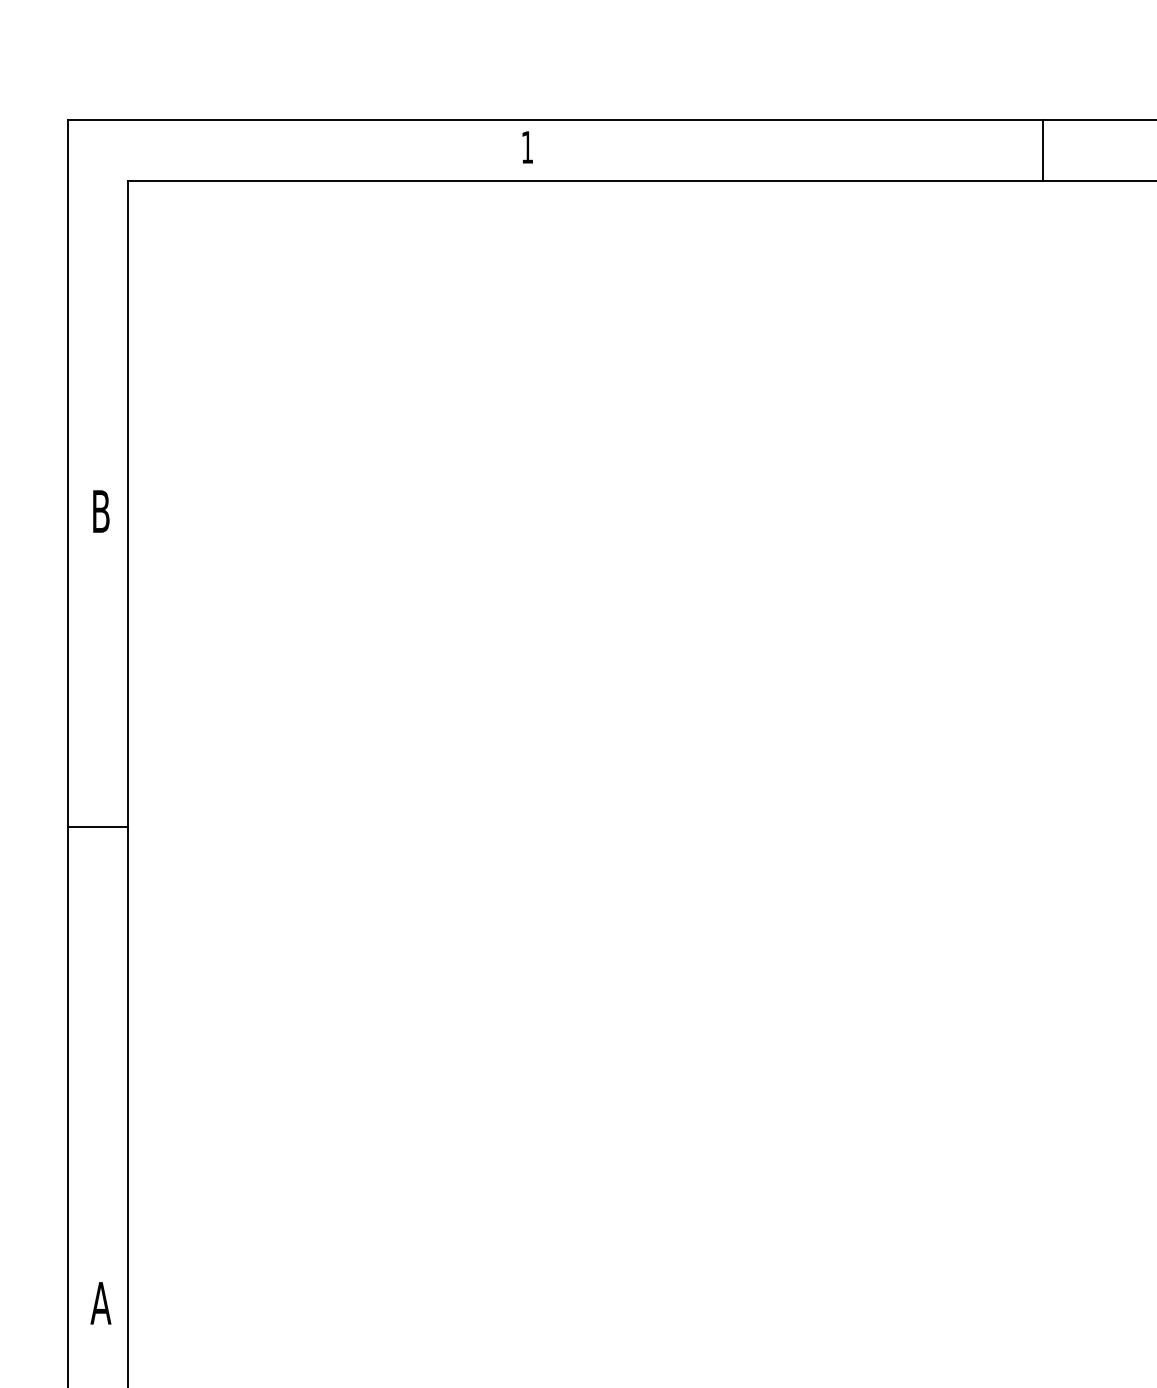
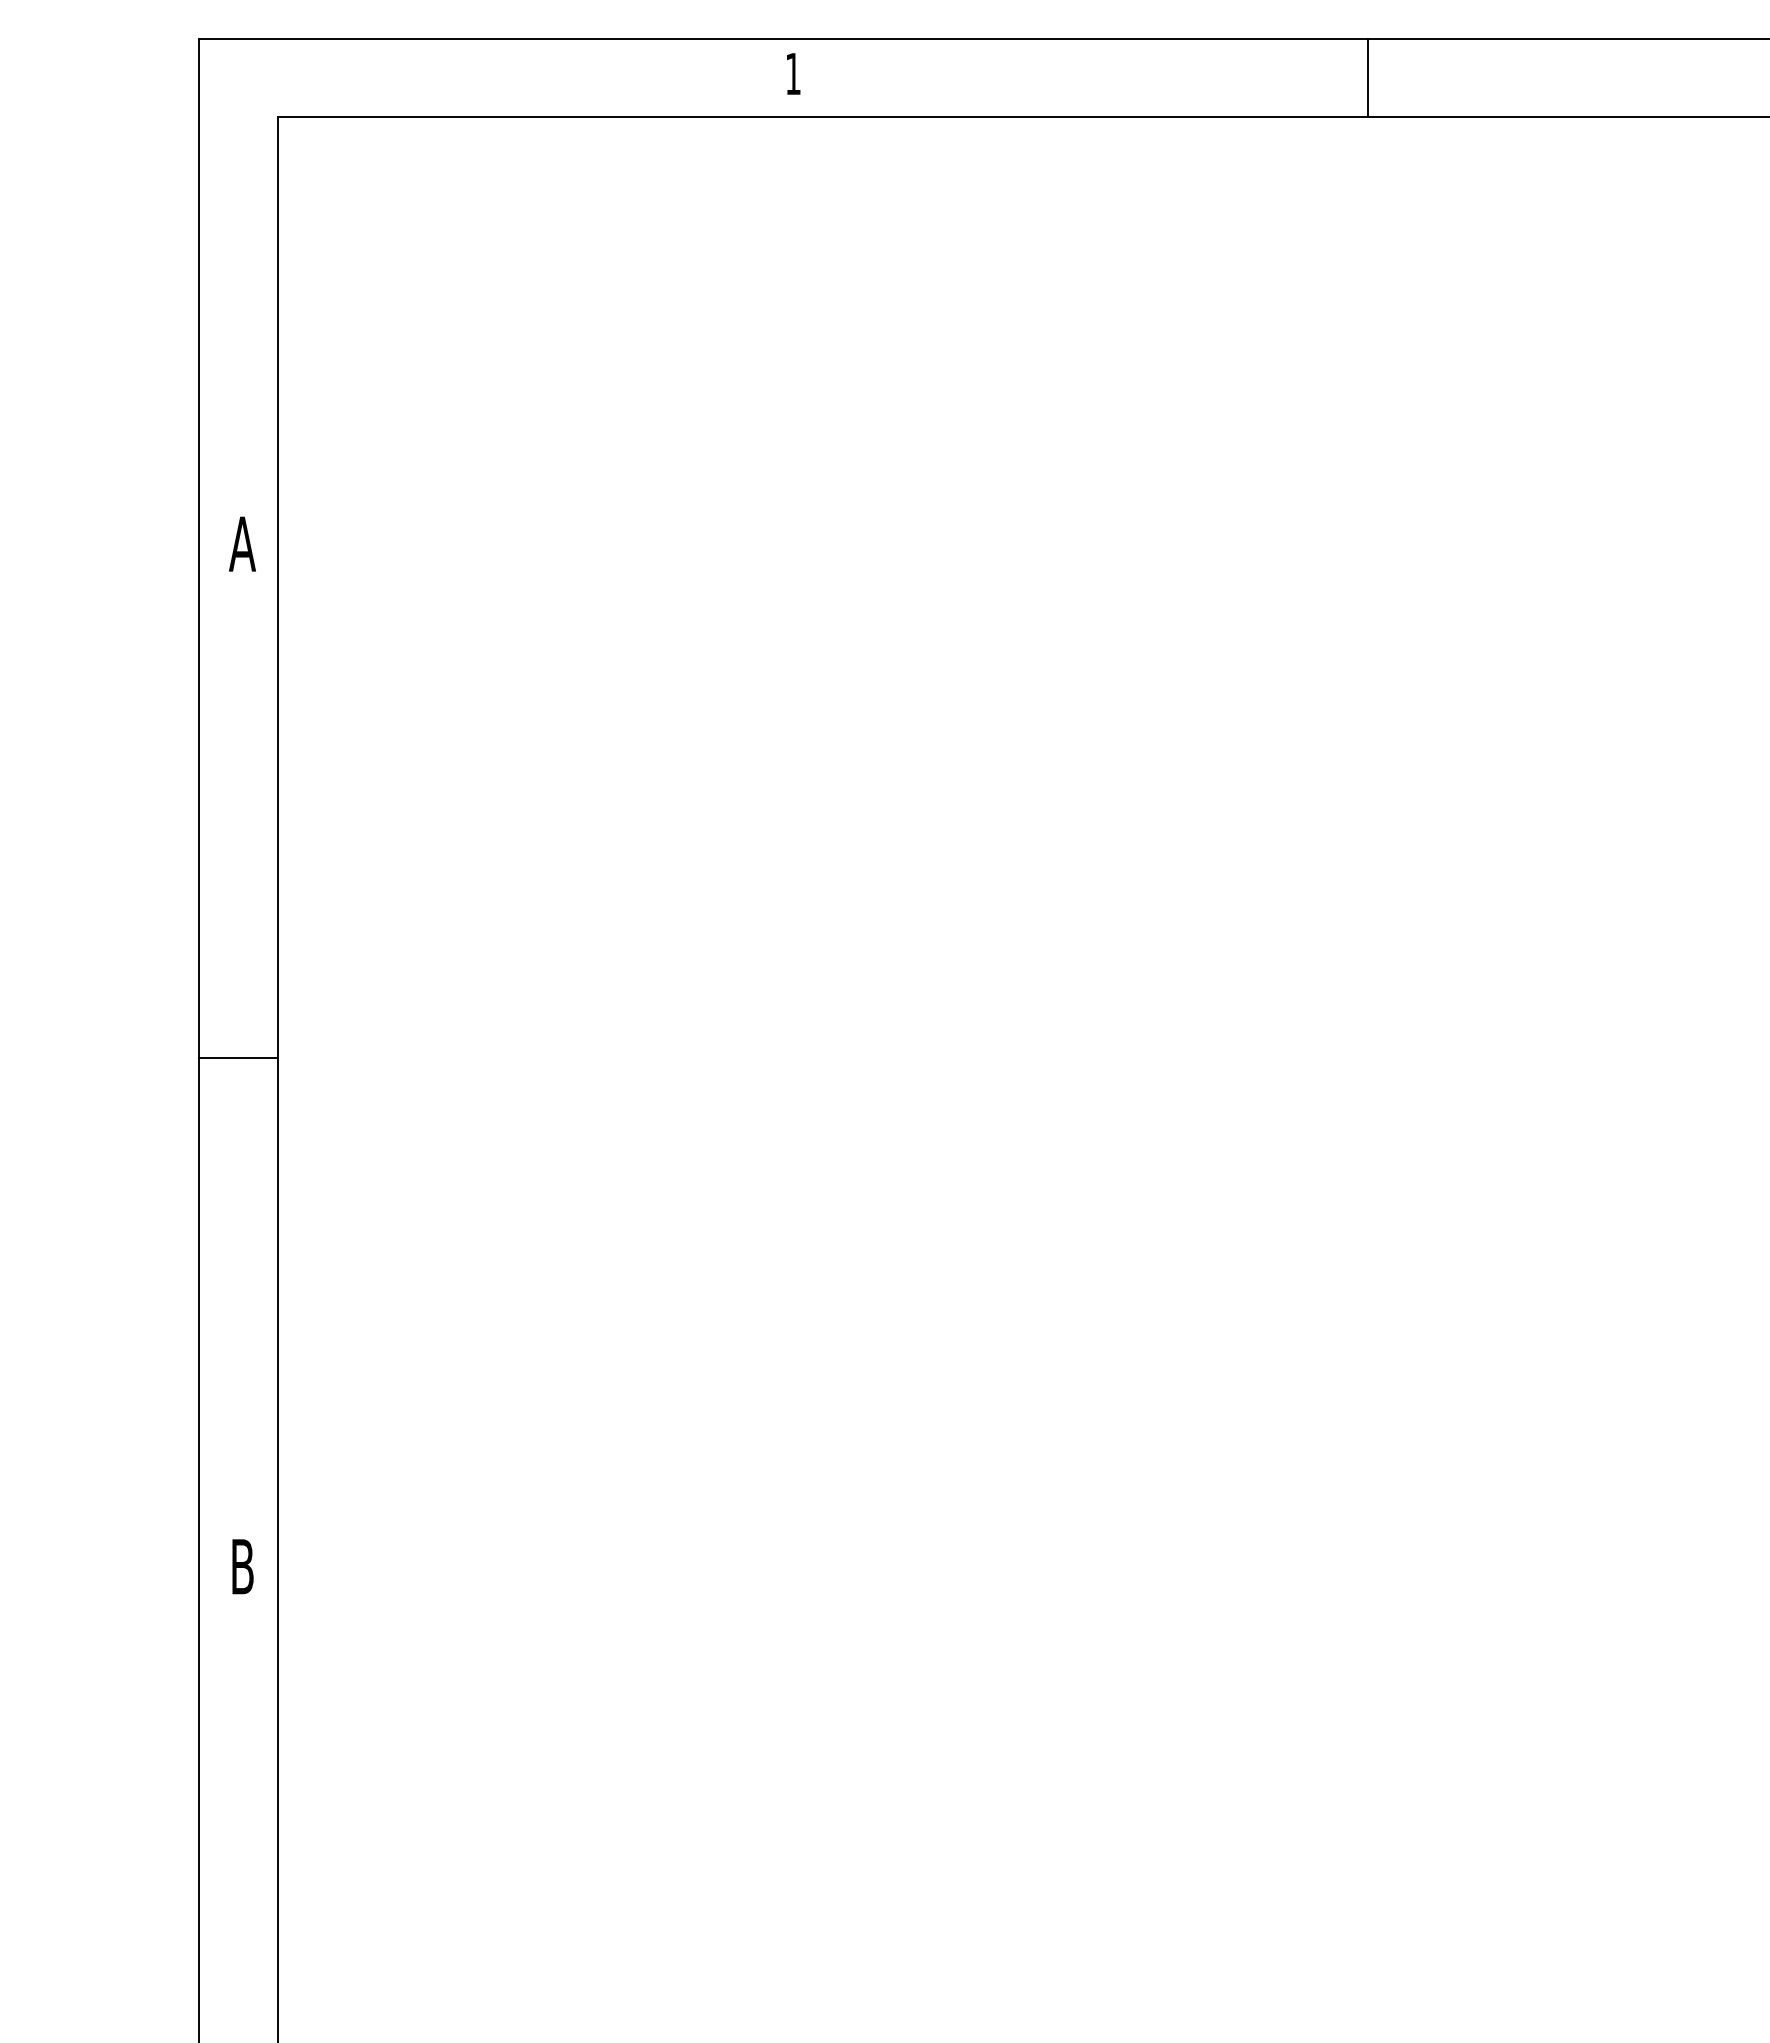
line: (1042, 150) -> (1367, 77), moved
text: (100, 511) -> (242, 543), B -> A
line: (97, 826) -> (238, 1057), moved
text: (100, 1303) -> (242, 1566), A -> B

